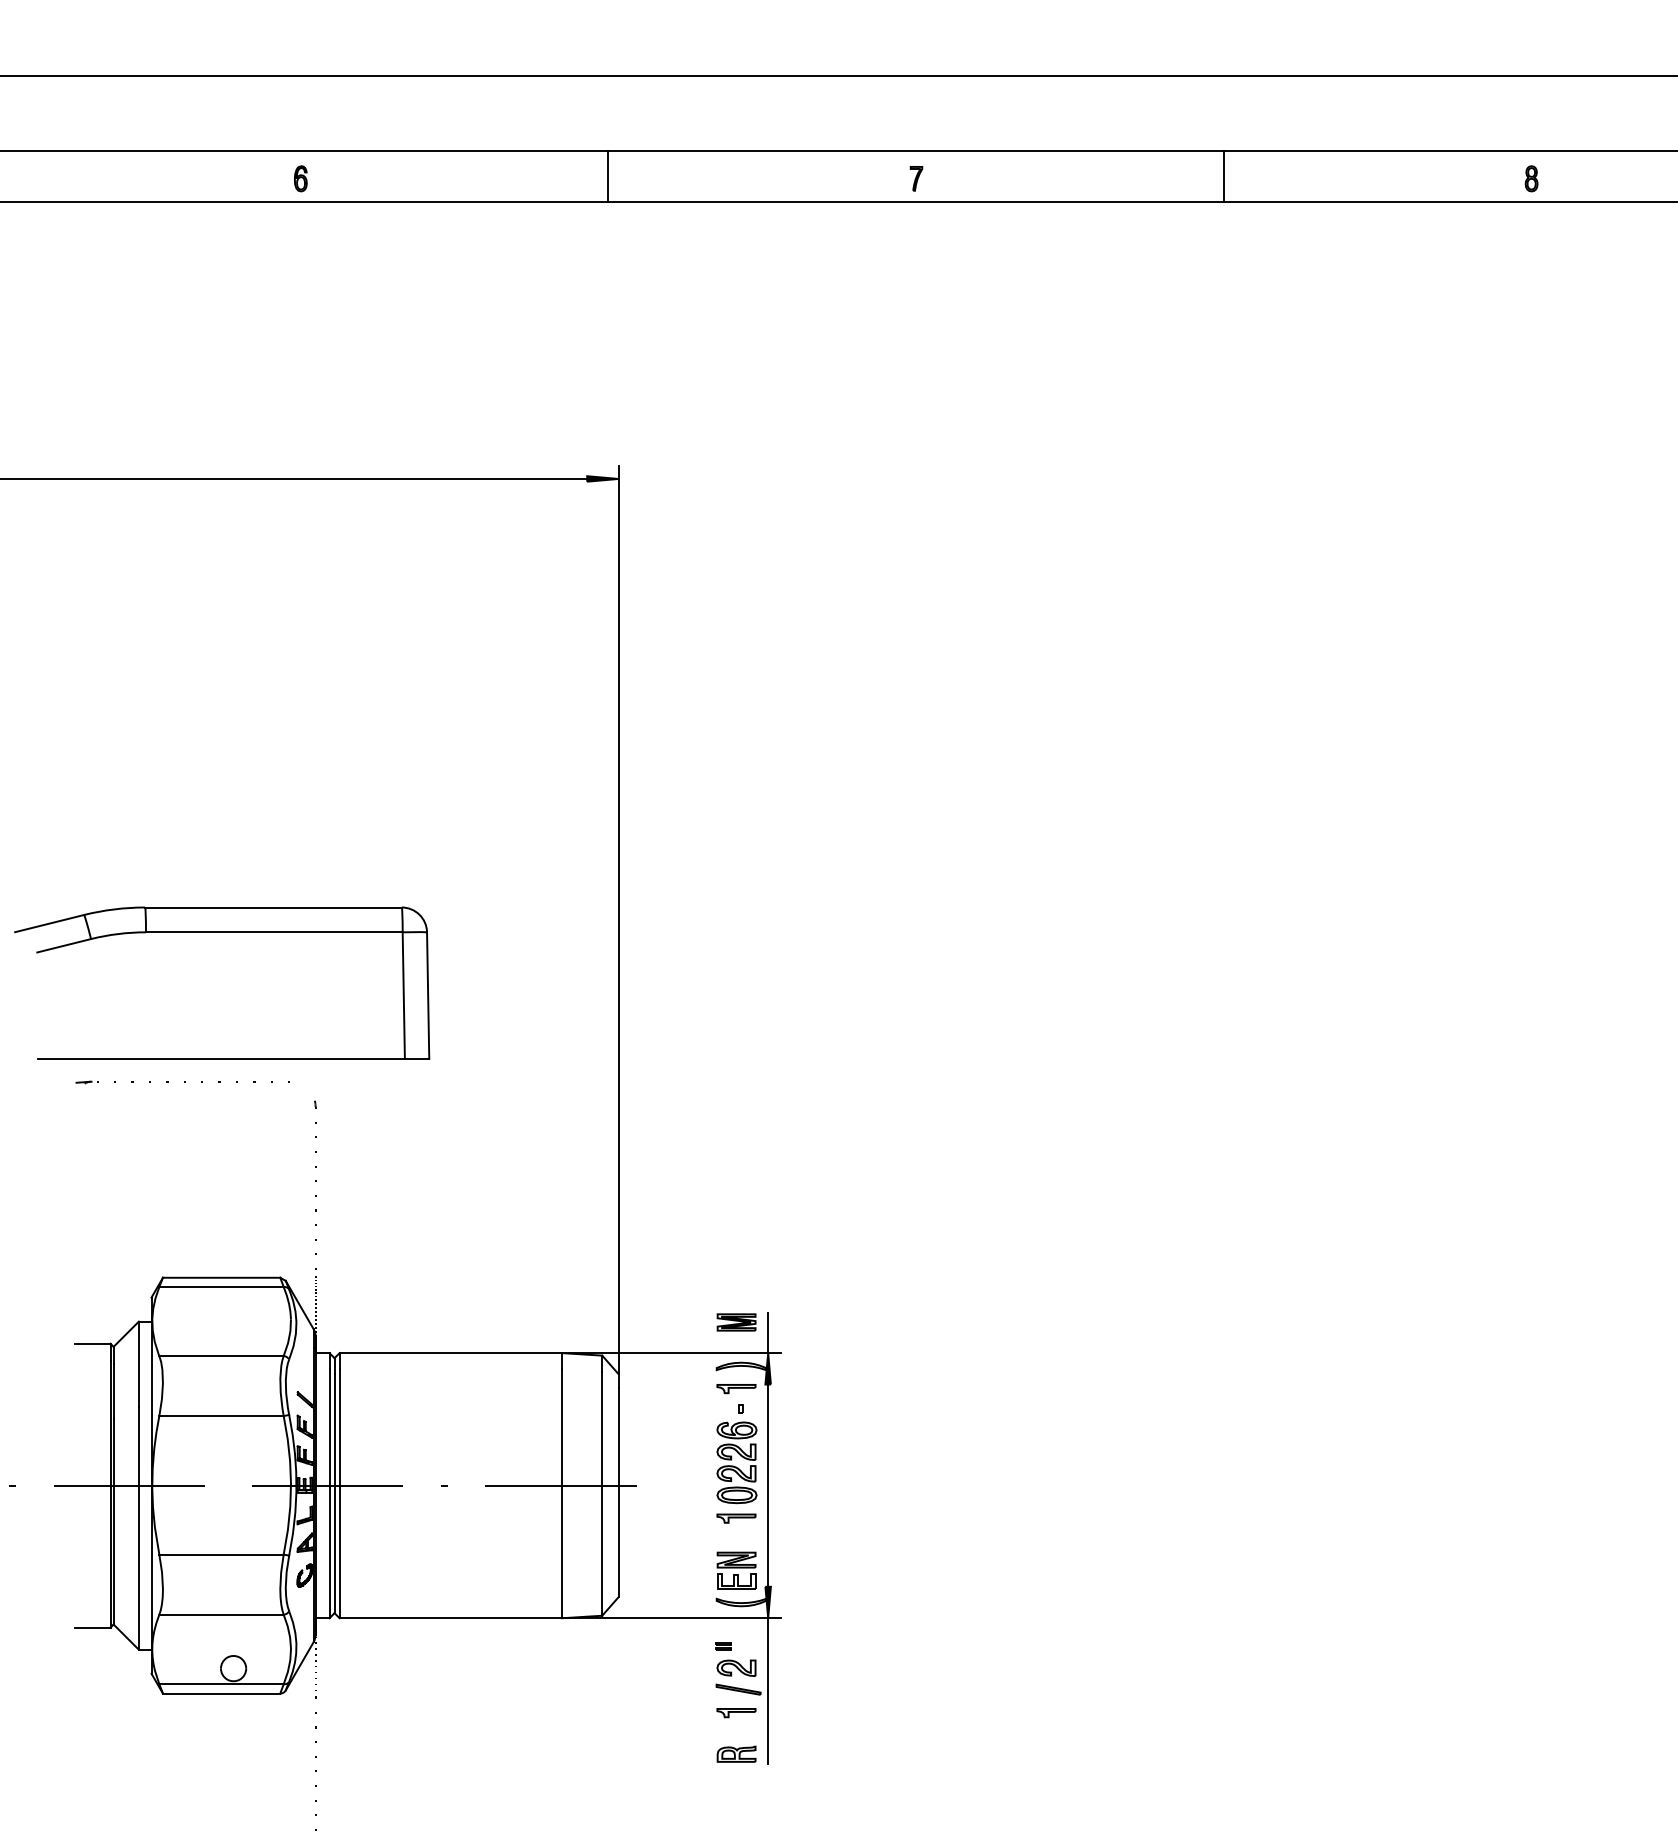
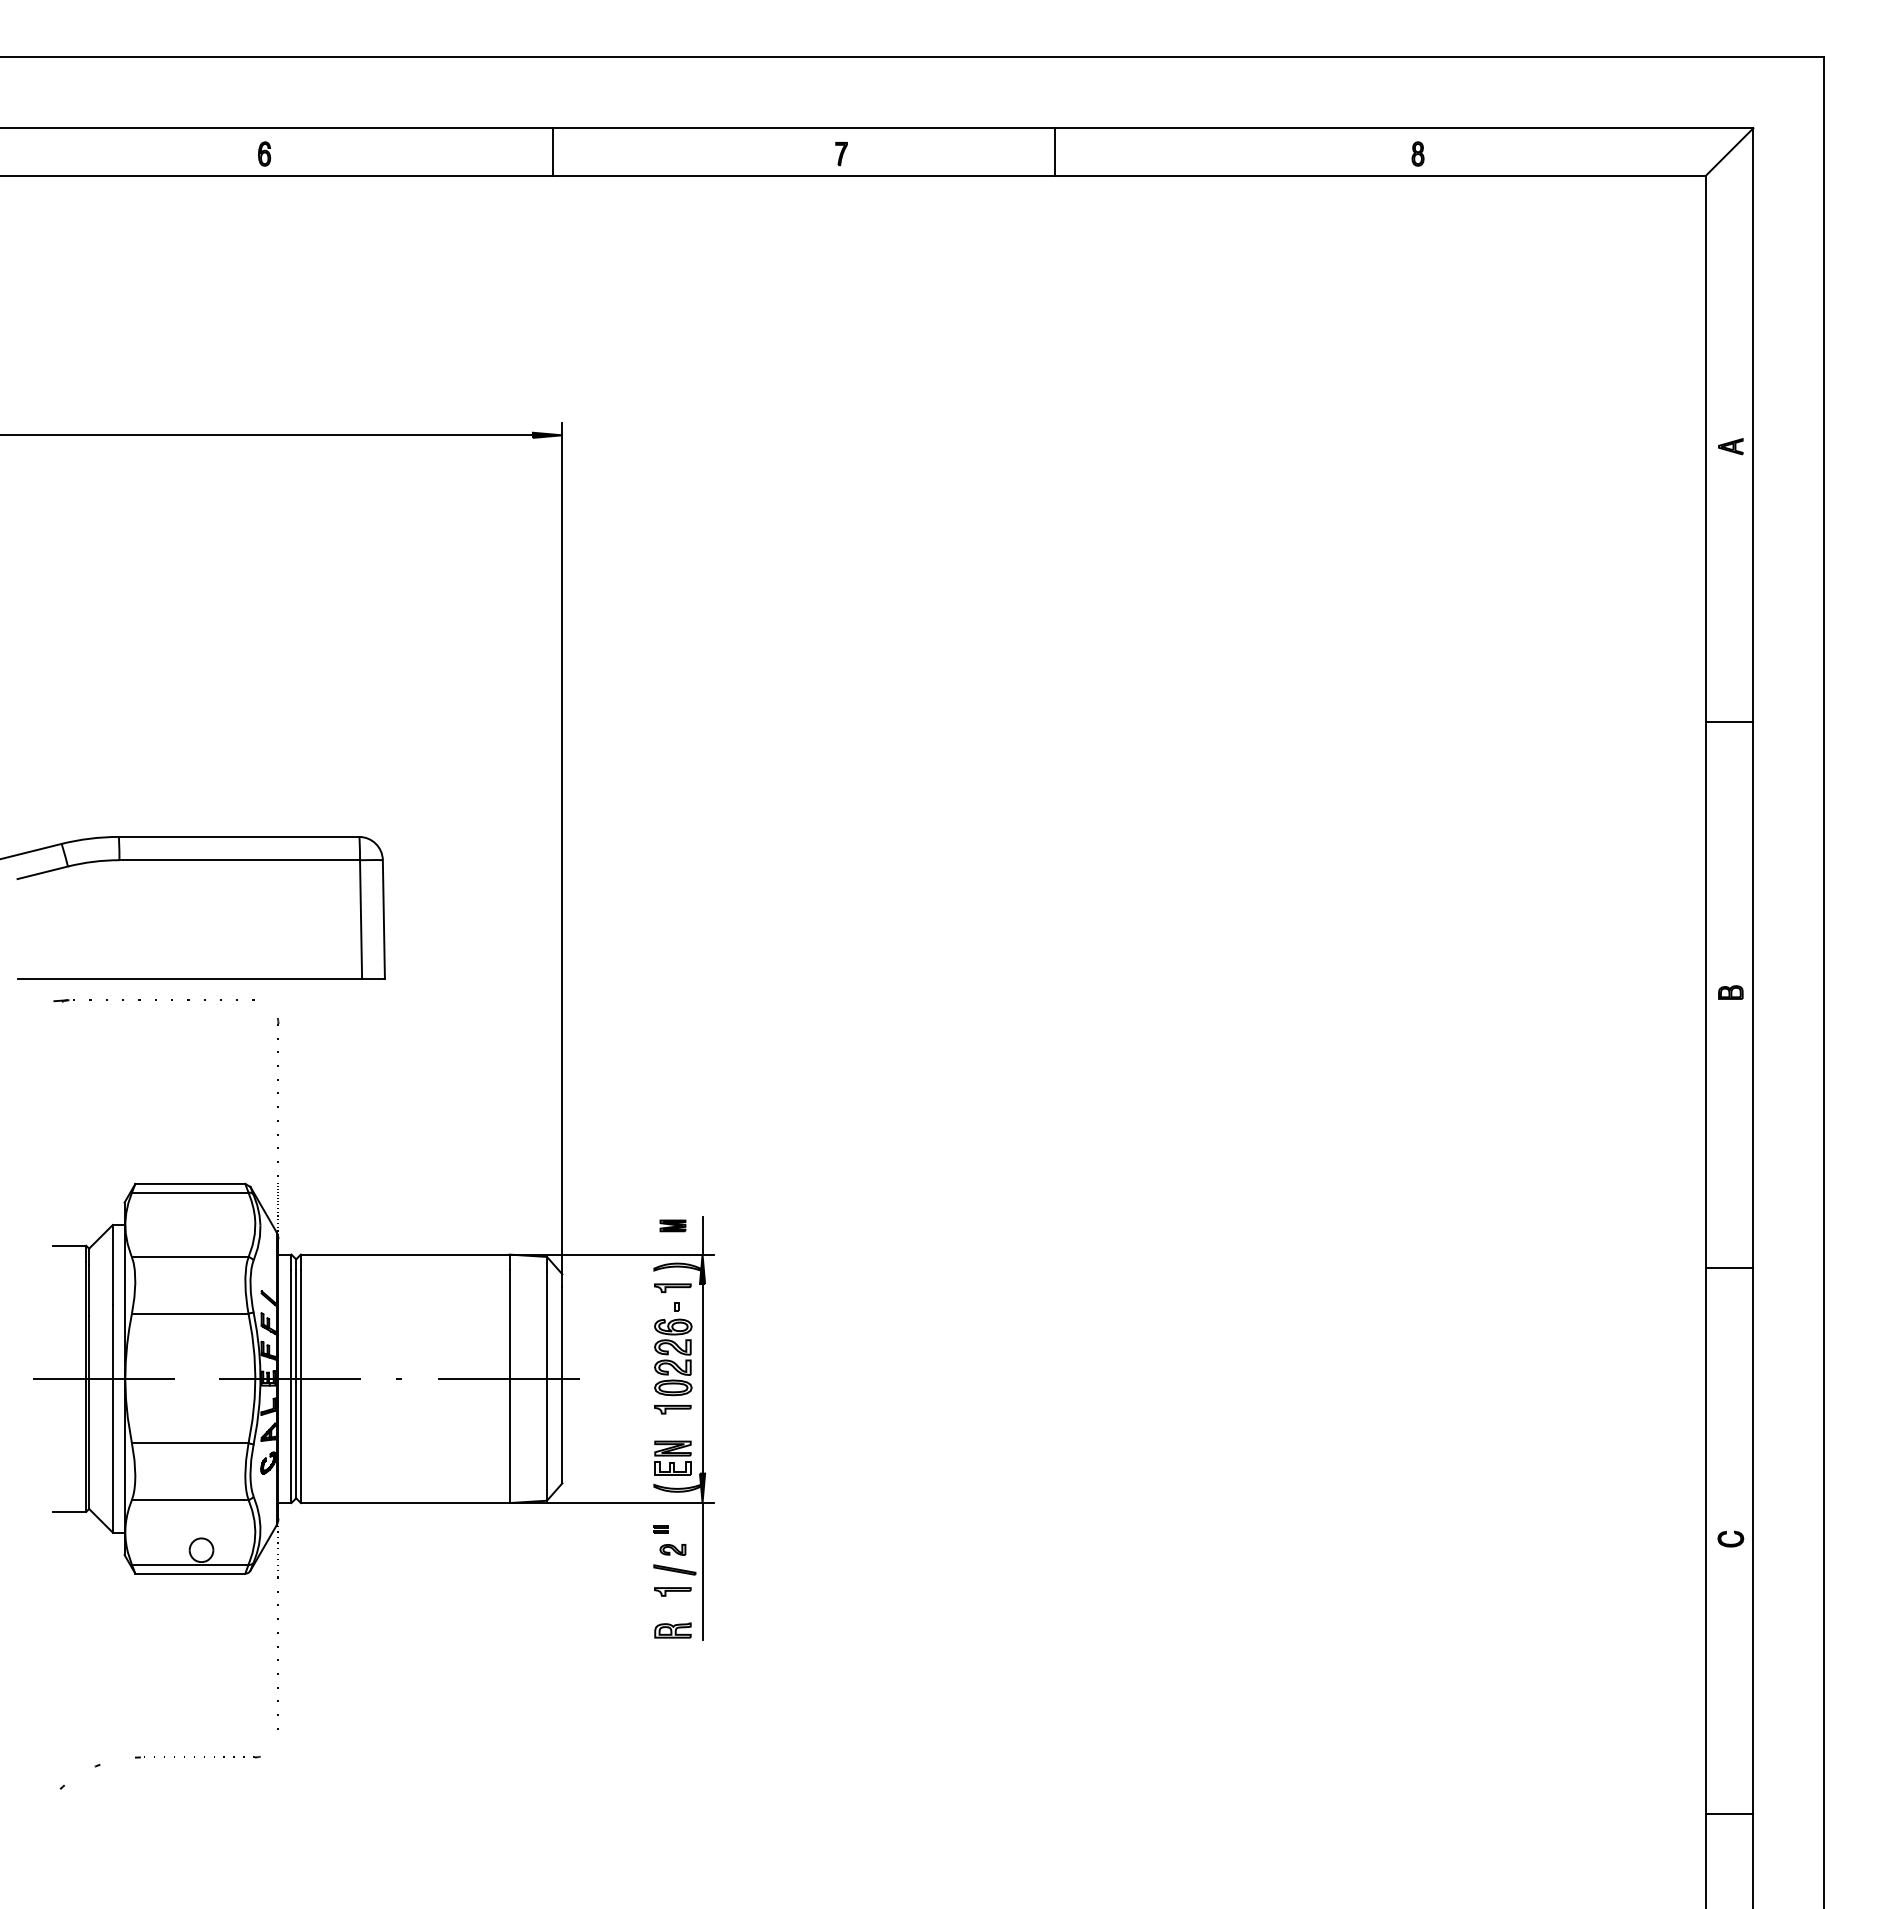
line: (1223, 176) -> (1055, 151), moved
part: (736, 1322) -> (672, 1225), size x0.7
part: (736, 1667) -> (672, 1549), size x0.7

